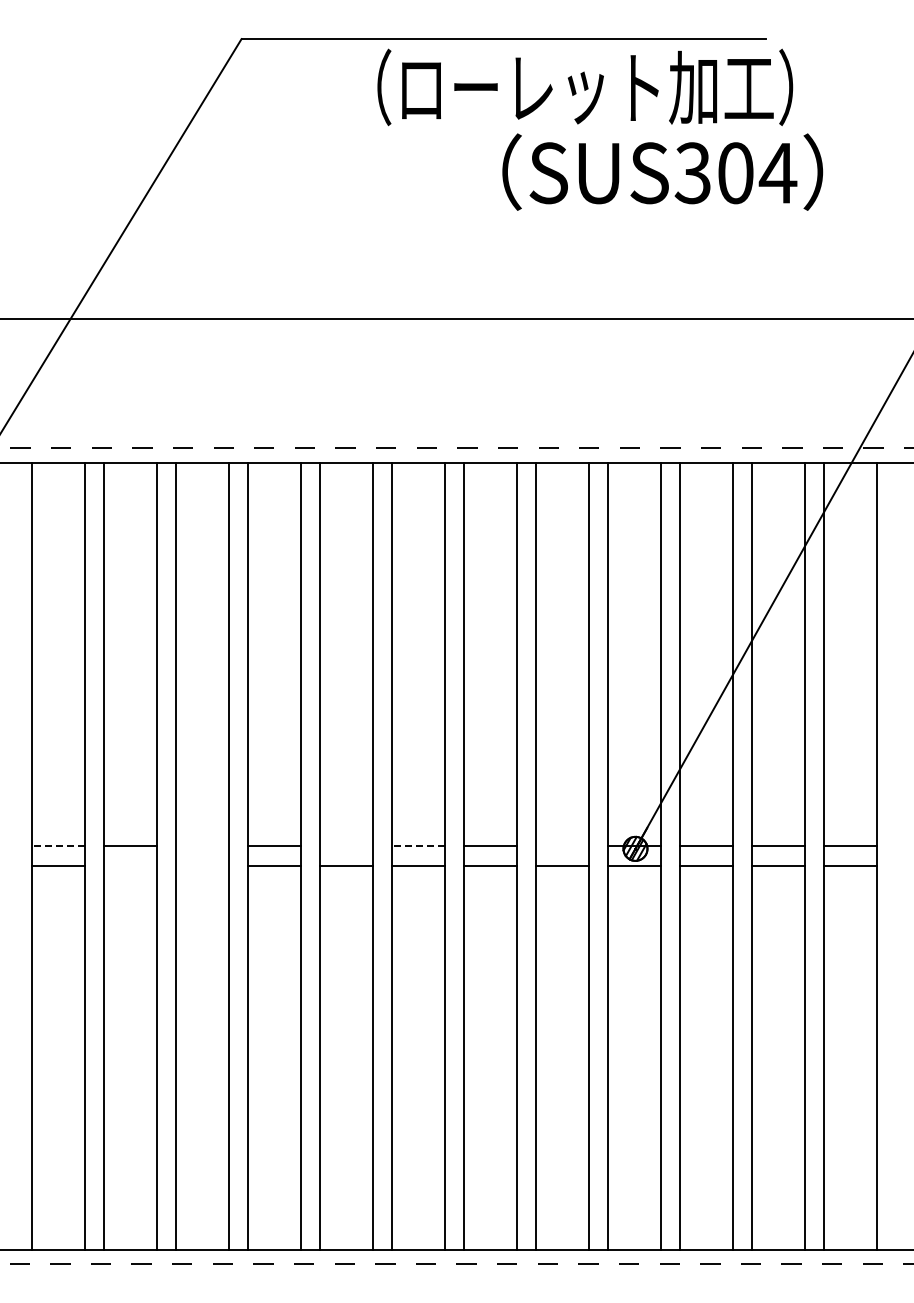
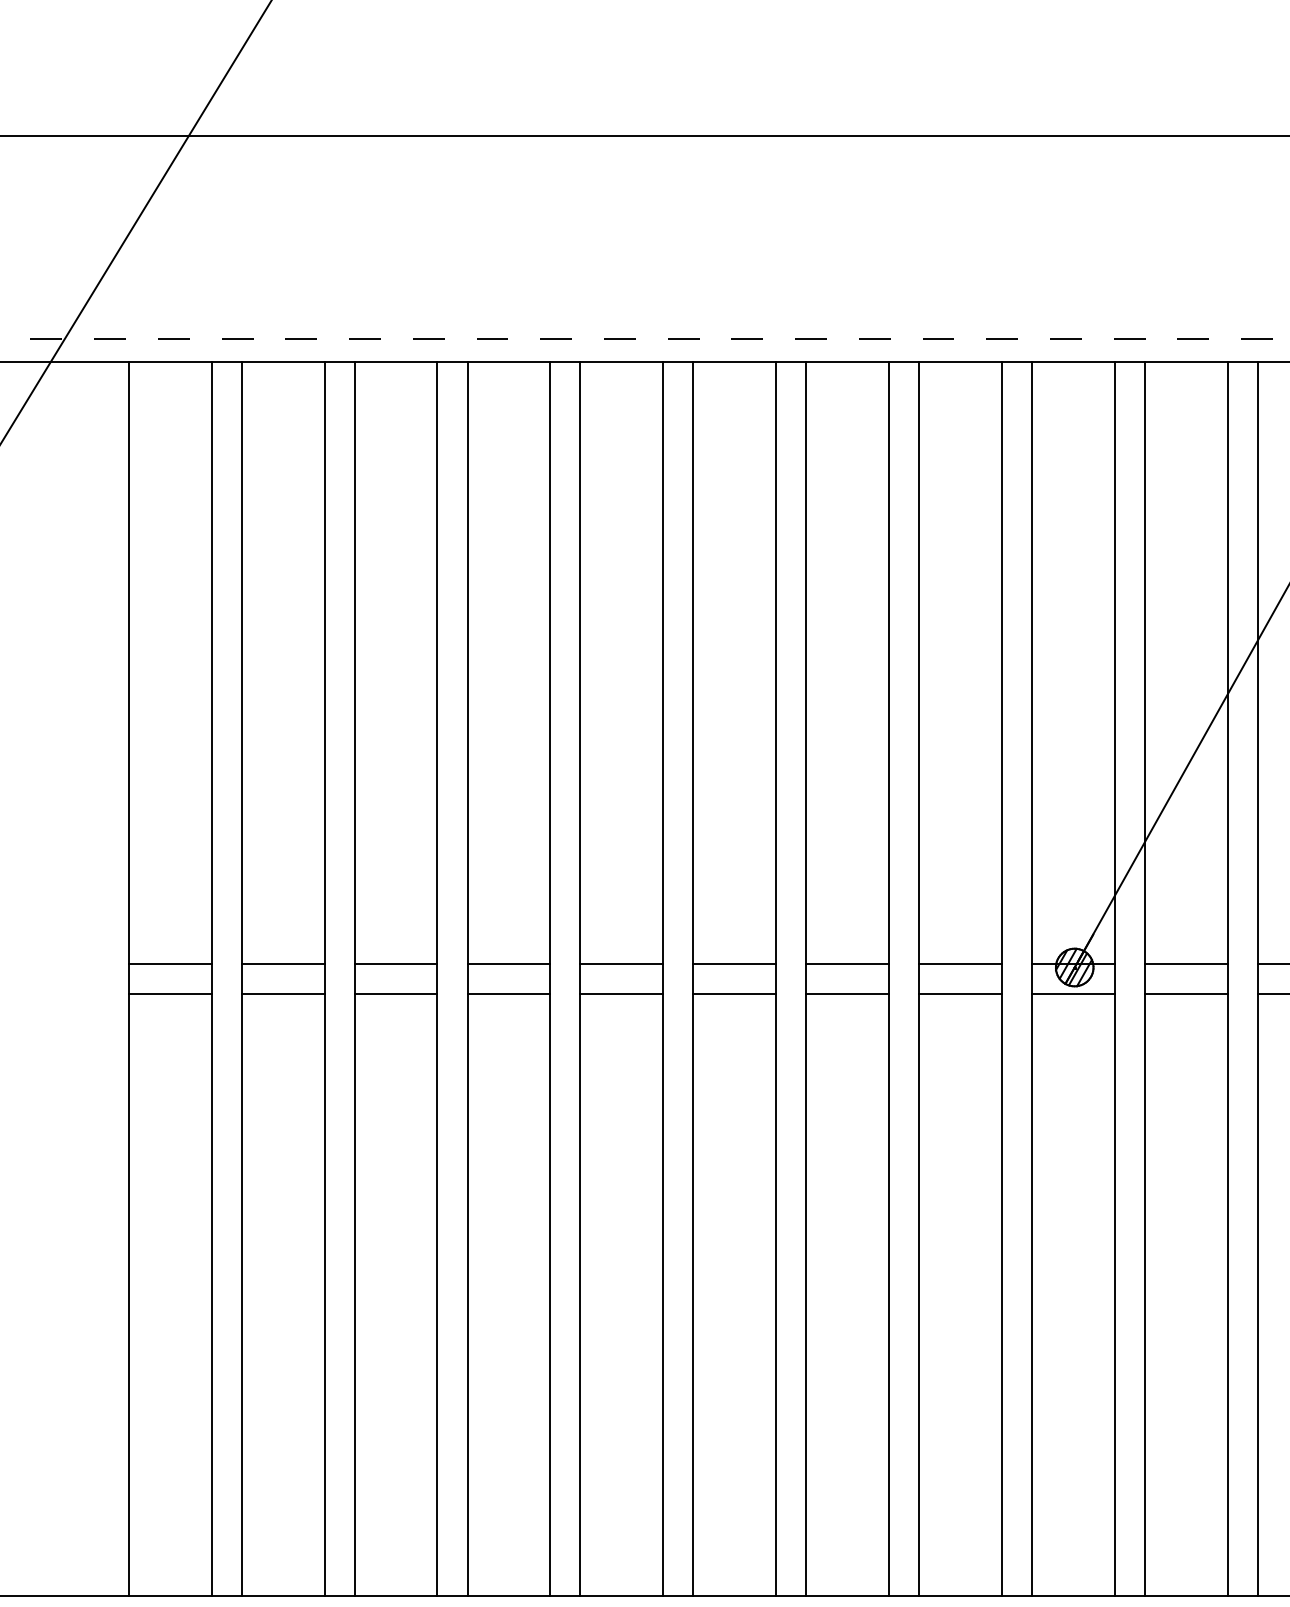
line: (58, 846) -> (169, 963), dashed -> solid
line: (202, 846) -> (395, 963), added
line: (346, 846) -> (621, 963), added
line: (418, 846) -> (734, 963), dashed -> solid
line: (562, 846) -> (960, 963), added
line: (130, 865) -> (282, 993), added
line: (202, 865) -> (395, 993), added

